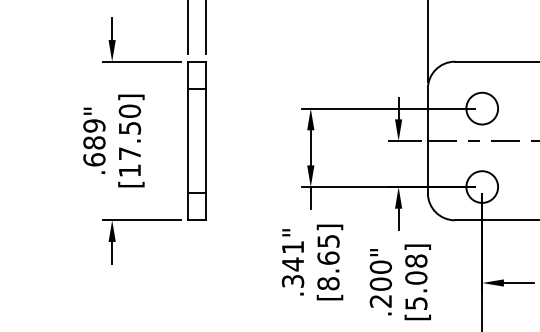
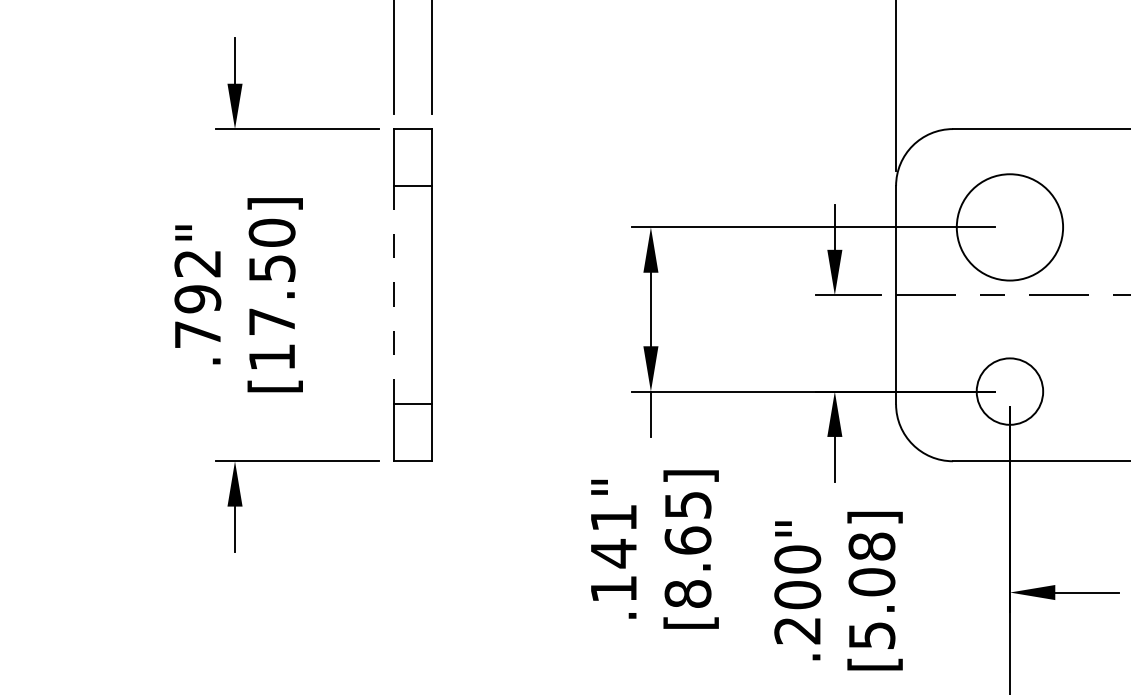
circle: (482, 108) -> (1010, 227), size x1.6
line: (188, 141) -> (394, 296), solid -> dashed
text: (94, 142) -> (197, 298), .689" -> .792"
text: (292, 281) -> (612, 589), .341" -> .141"

